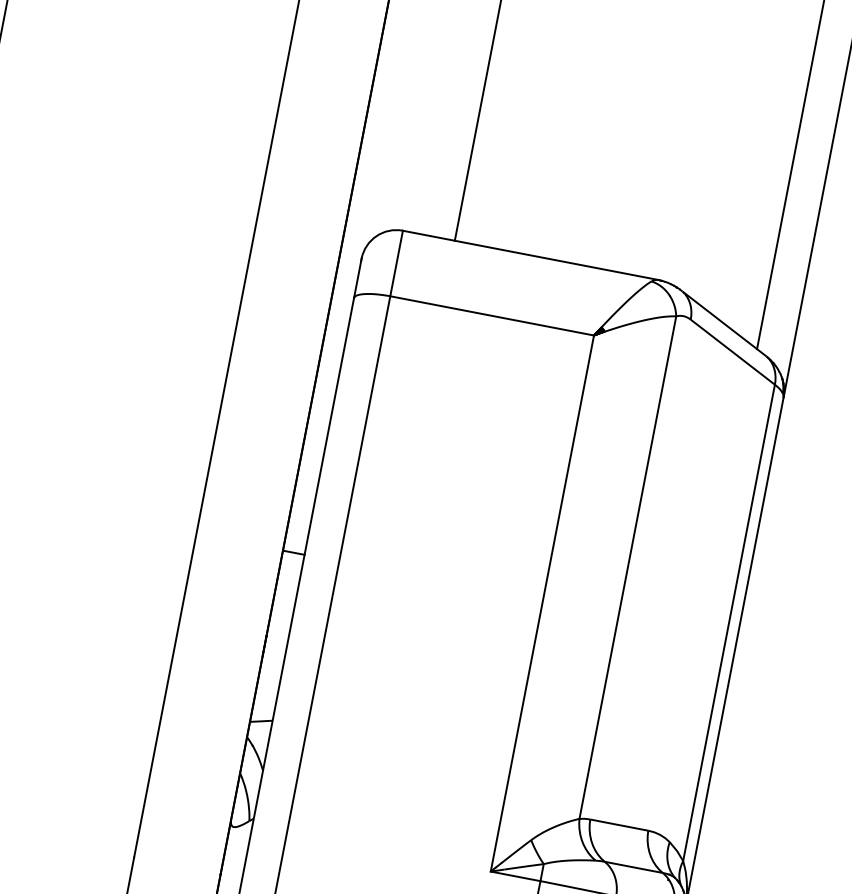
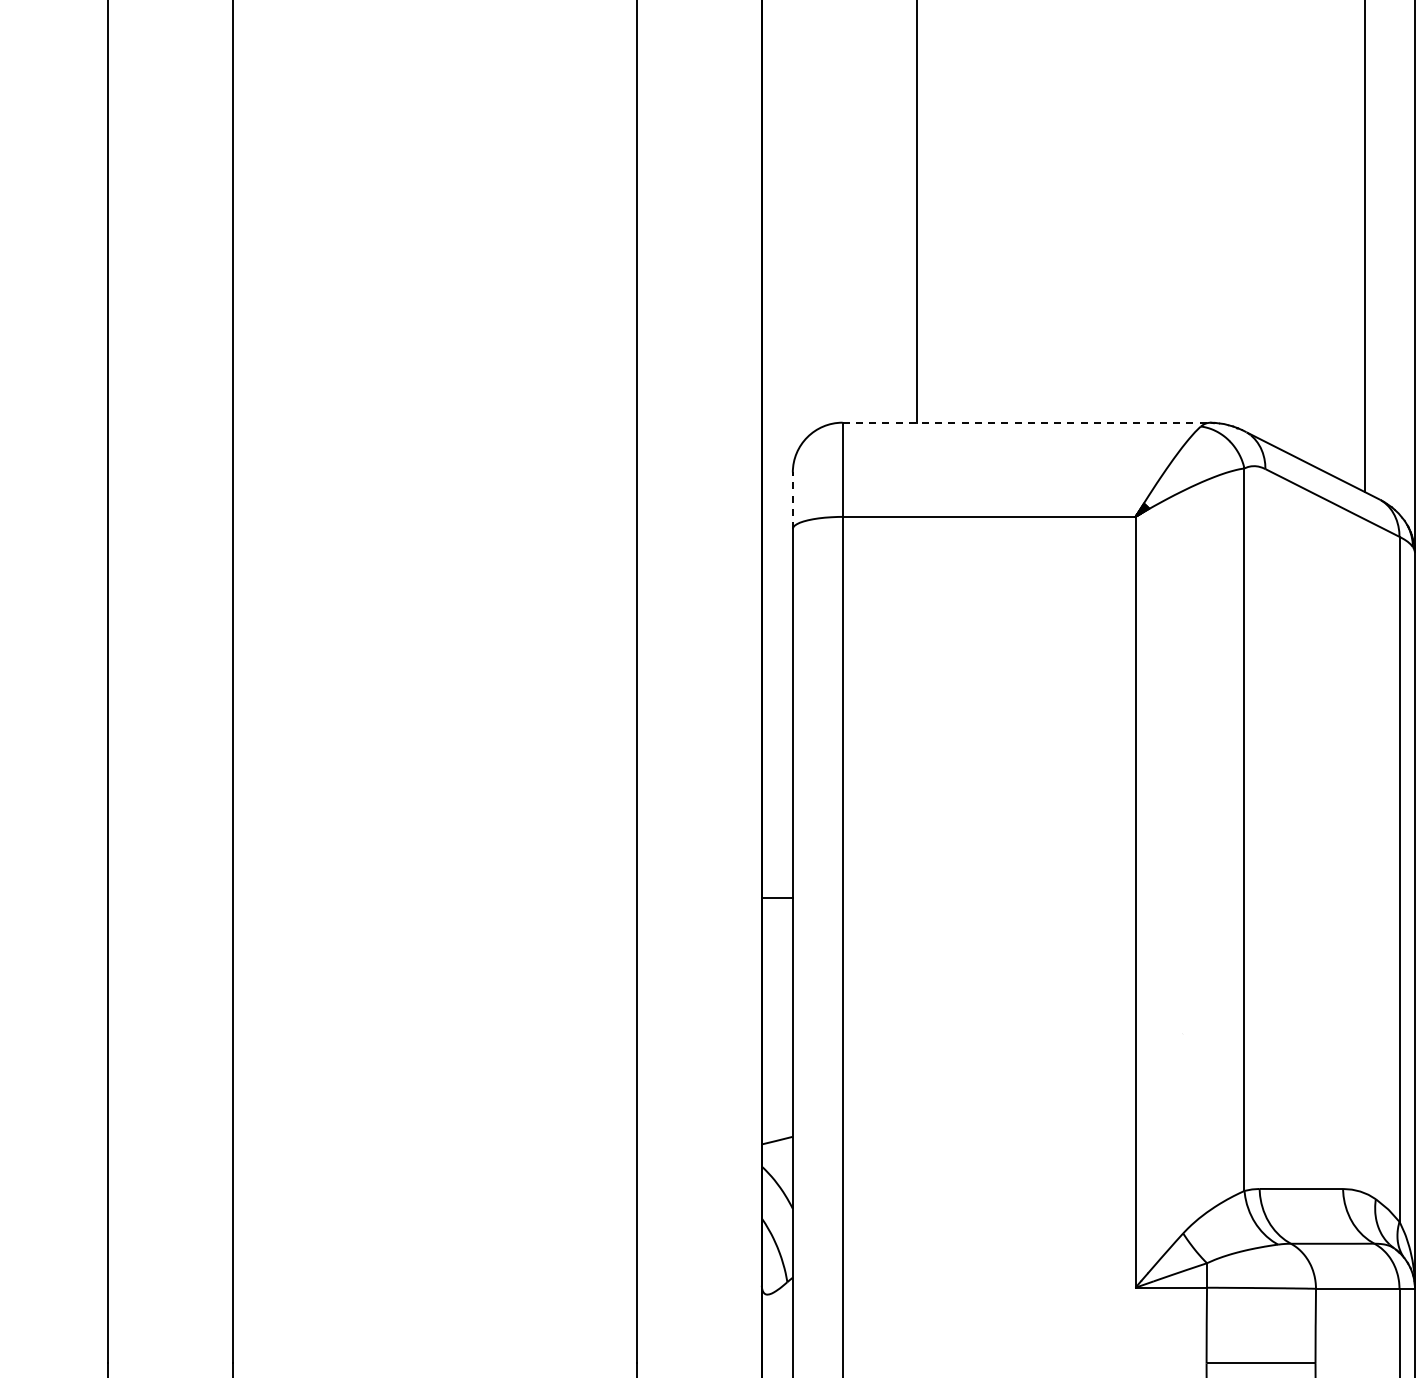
line: (530, 255) -> (1026, 422), solid -> dashed
line: (357, 278) -> (792, 500), solid -> dashed

